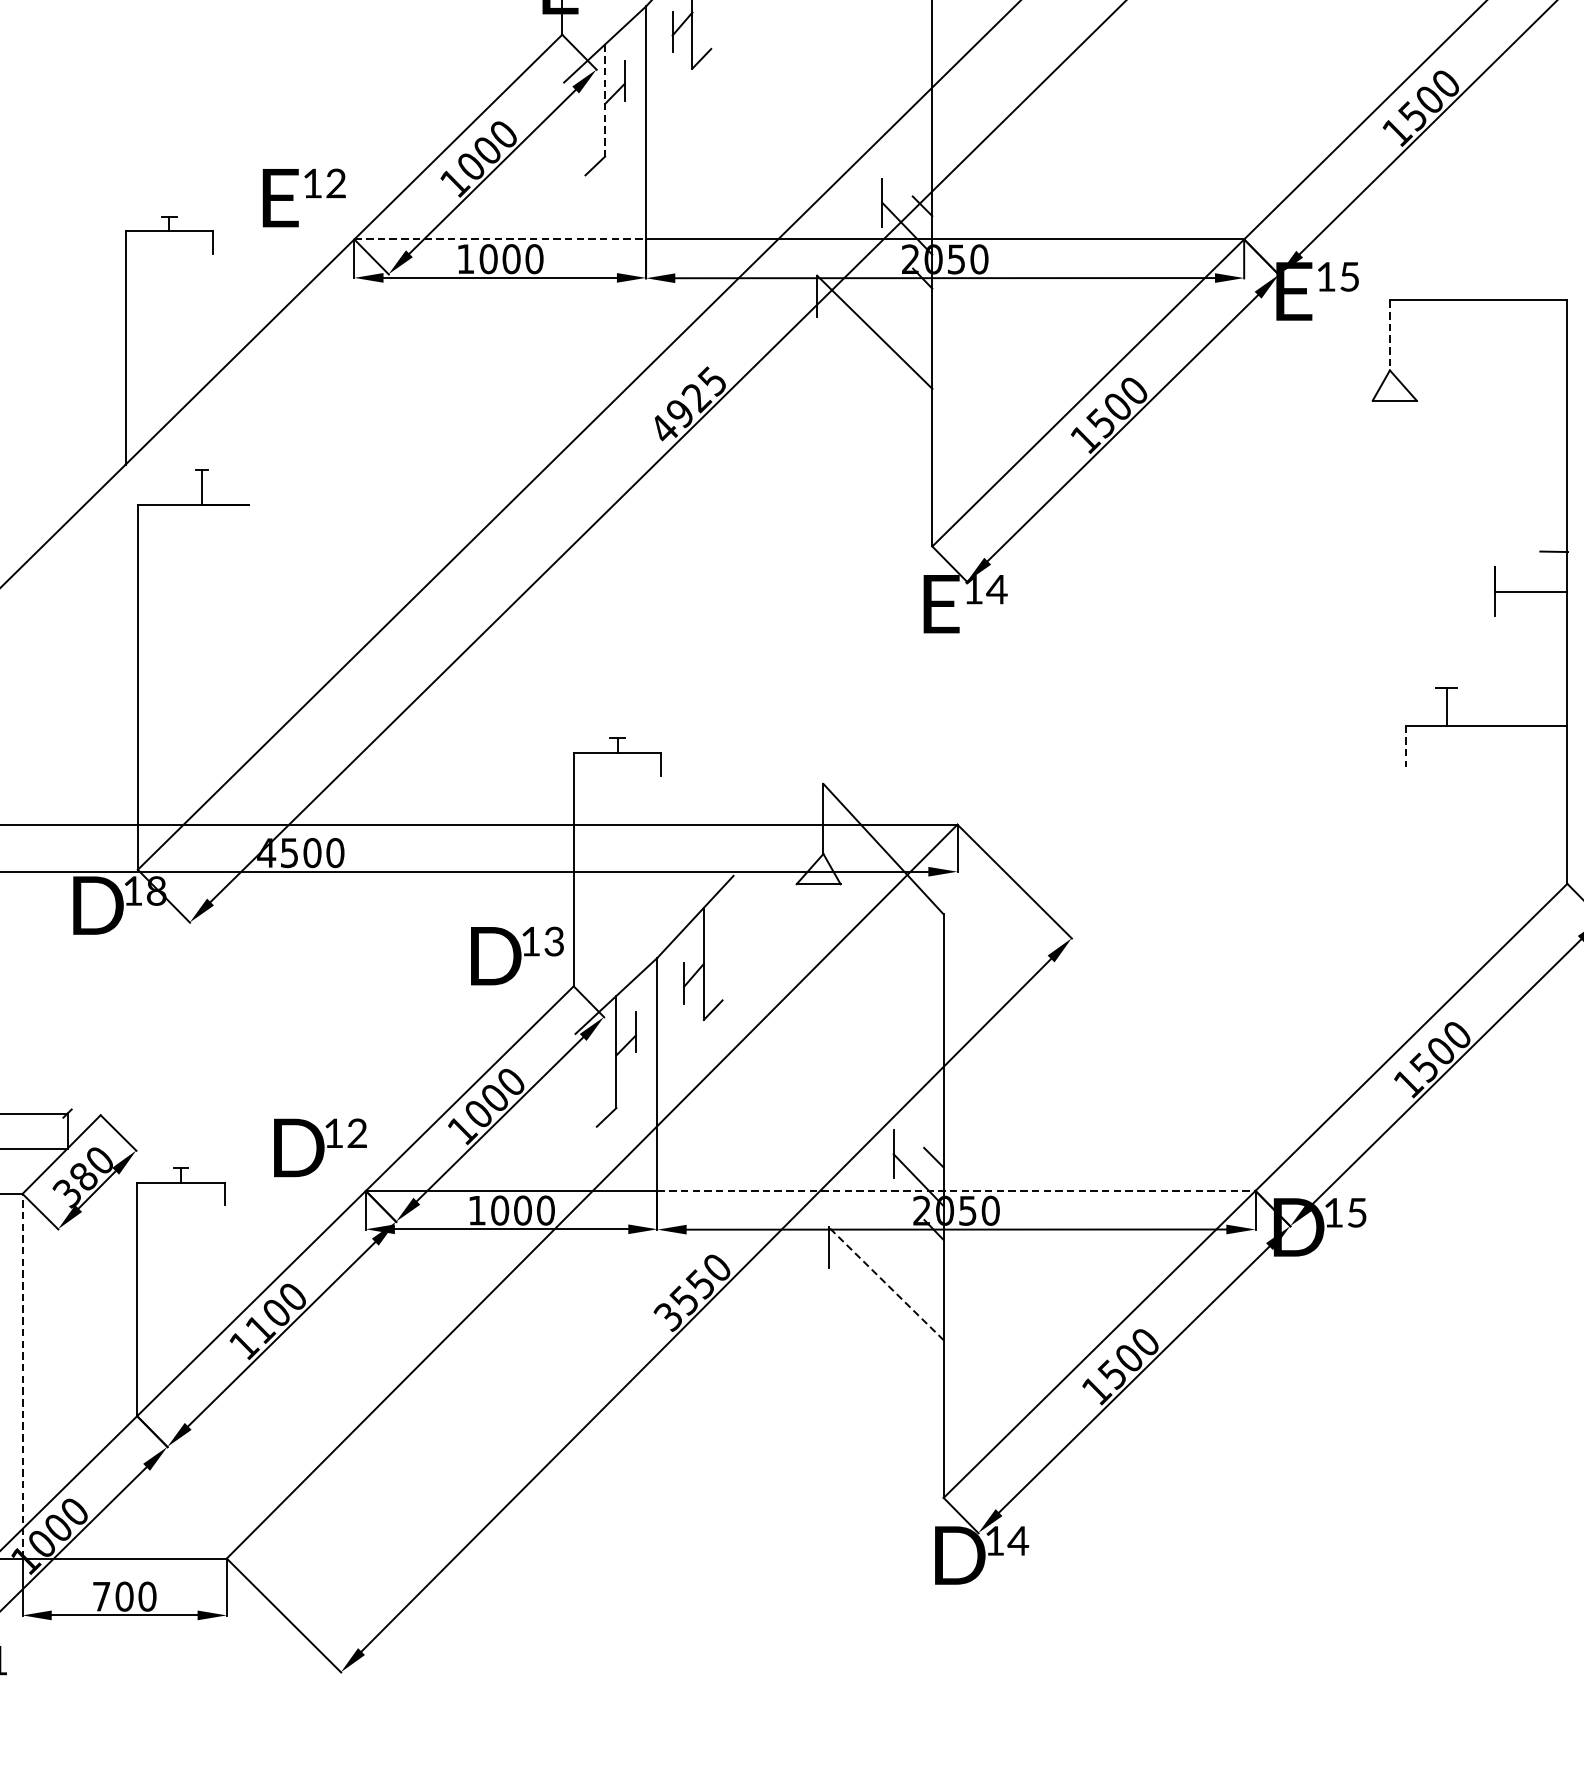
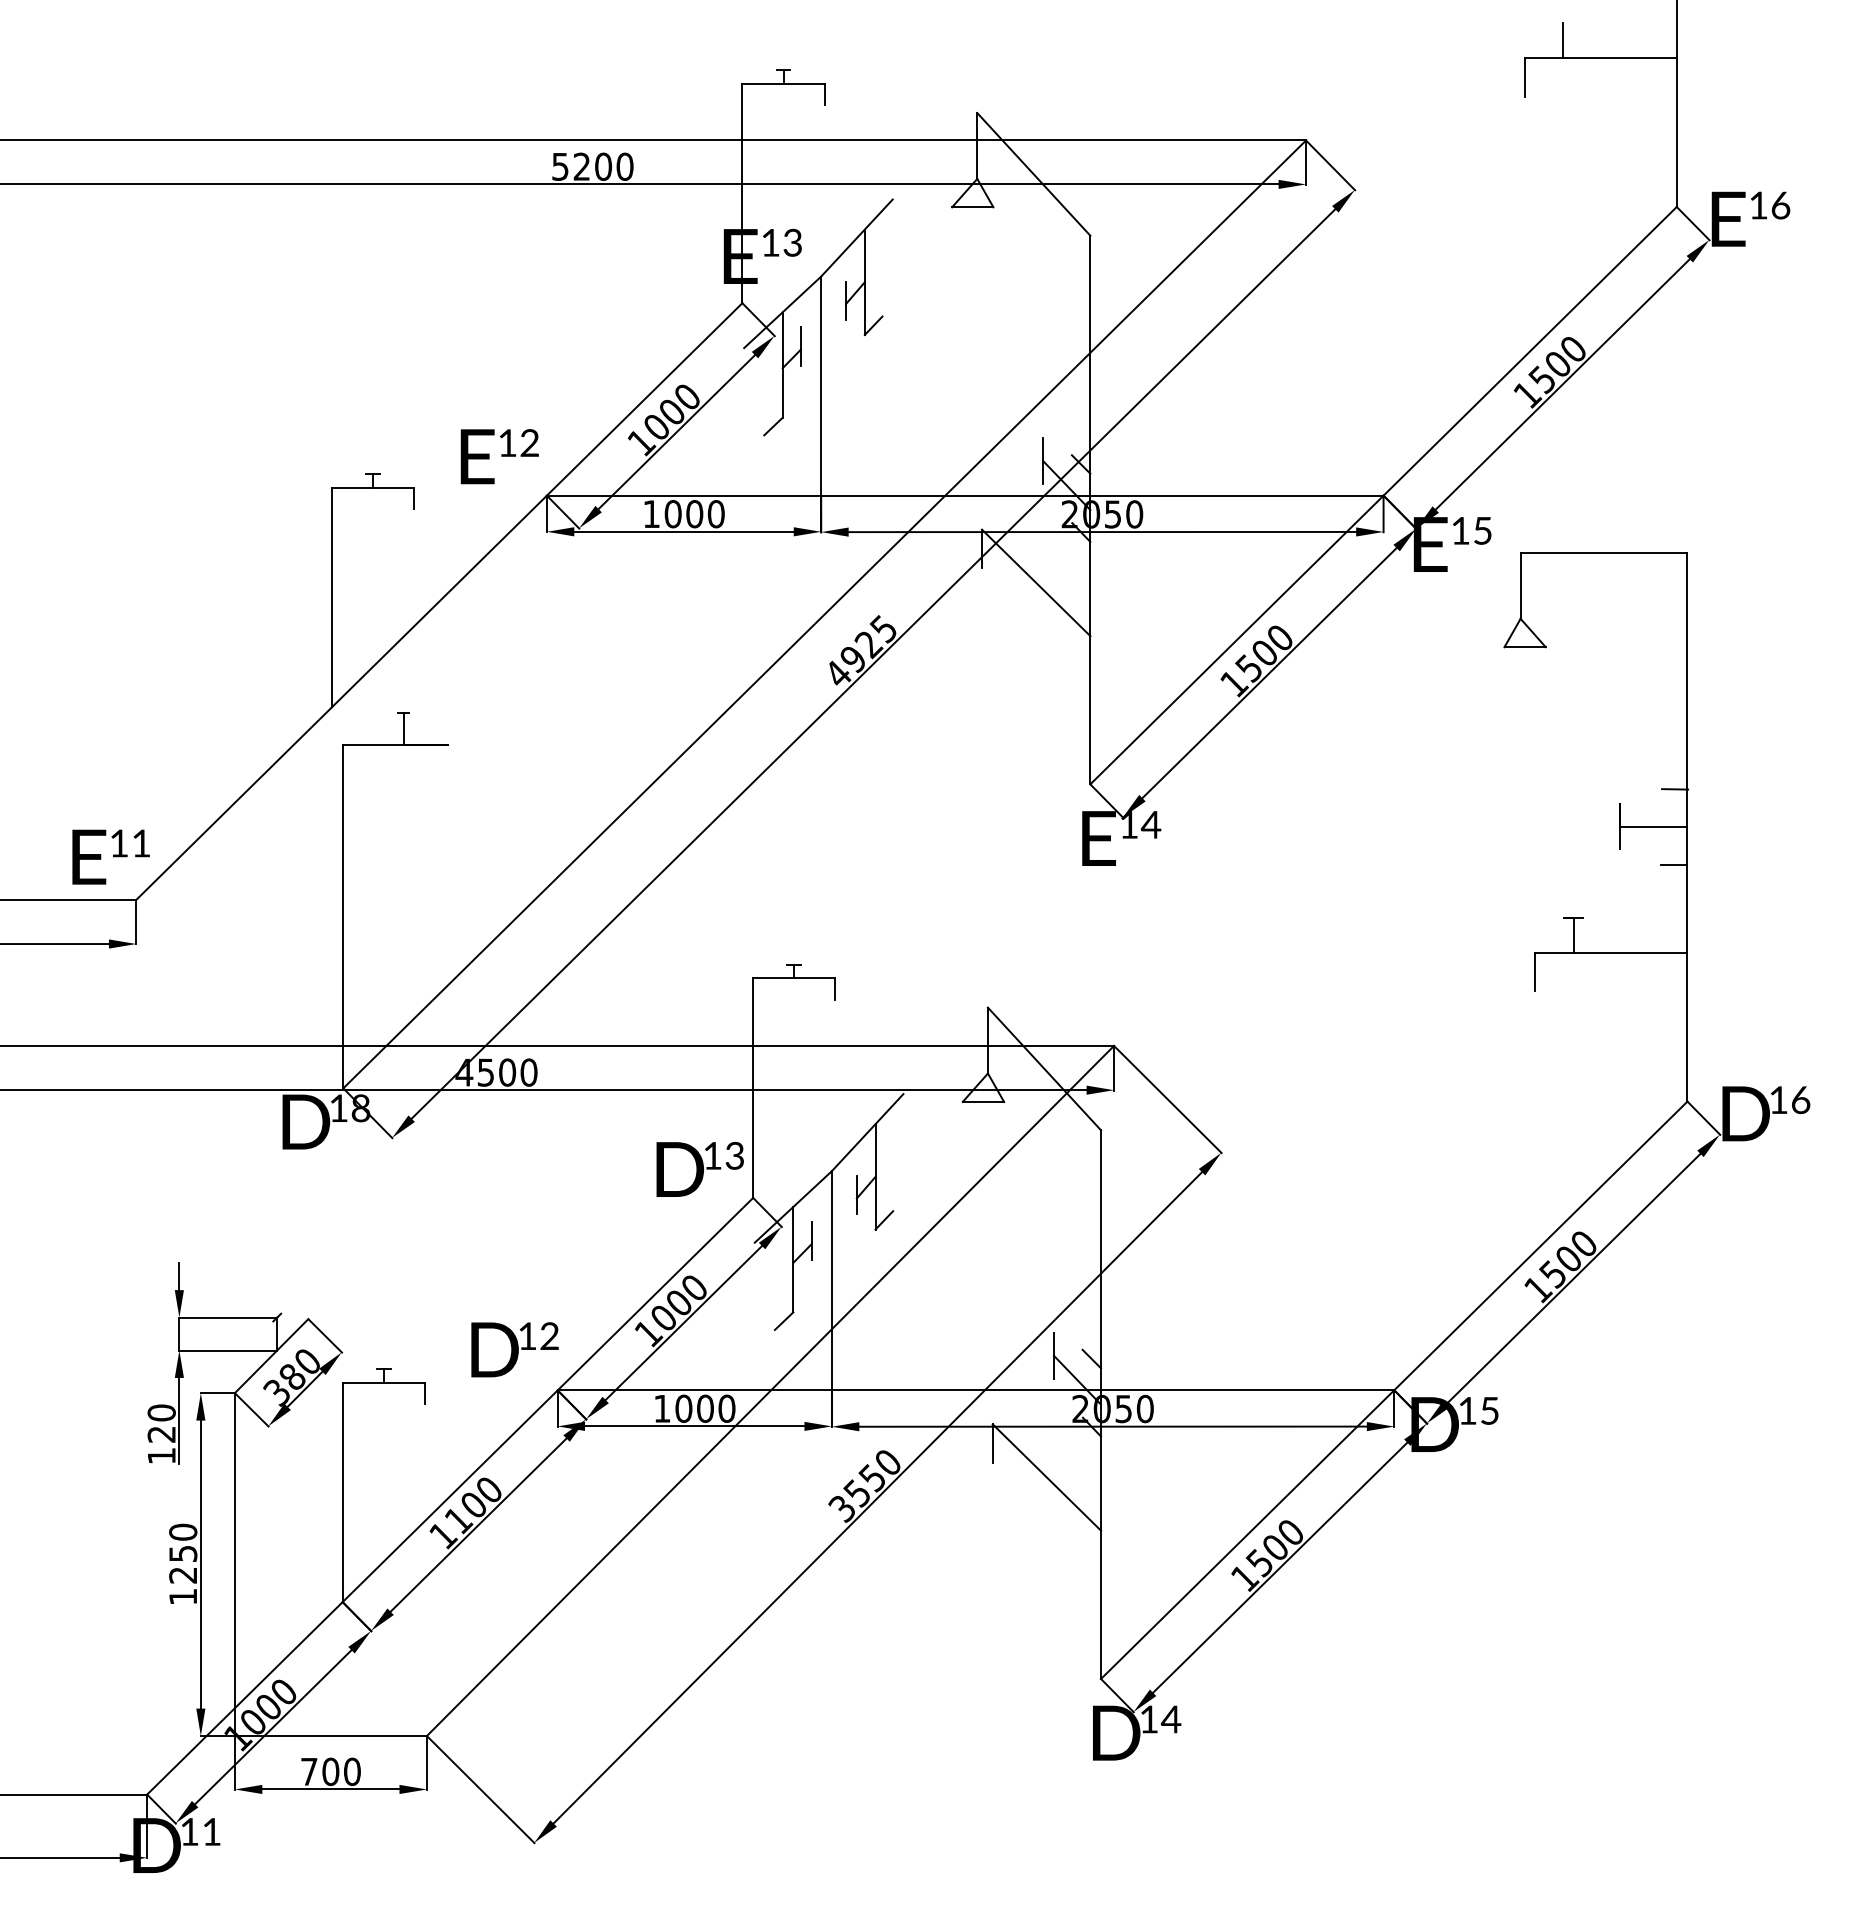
line: (604, 101) -> (782, 365), dashed -> solid
line: (500, 239) -> (684, 495), dashed -> solid
line: (1389, 335) -> (1520, 585), dashed -> solid
line: (1553, 631) -> (1674, 864), added
line: (1405, 746) -> (1535, 972), dashed -> solid
line: (956, 1191) -> (1113, 1390), dashed -> solid
line: (885, 1283) -> (1046, 1477), dashed -> solid
line: (22, 1376) -> (234, 1564), dashed -> solid

